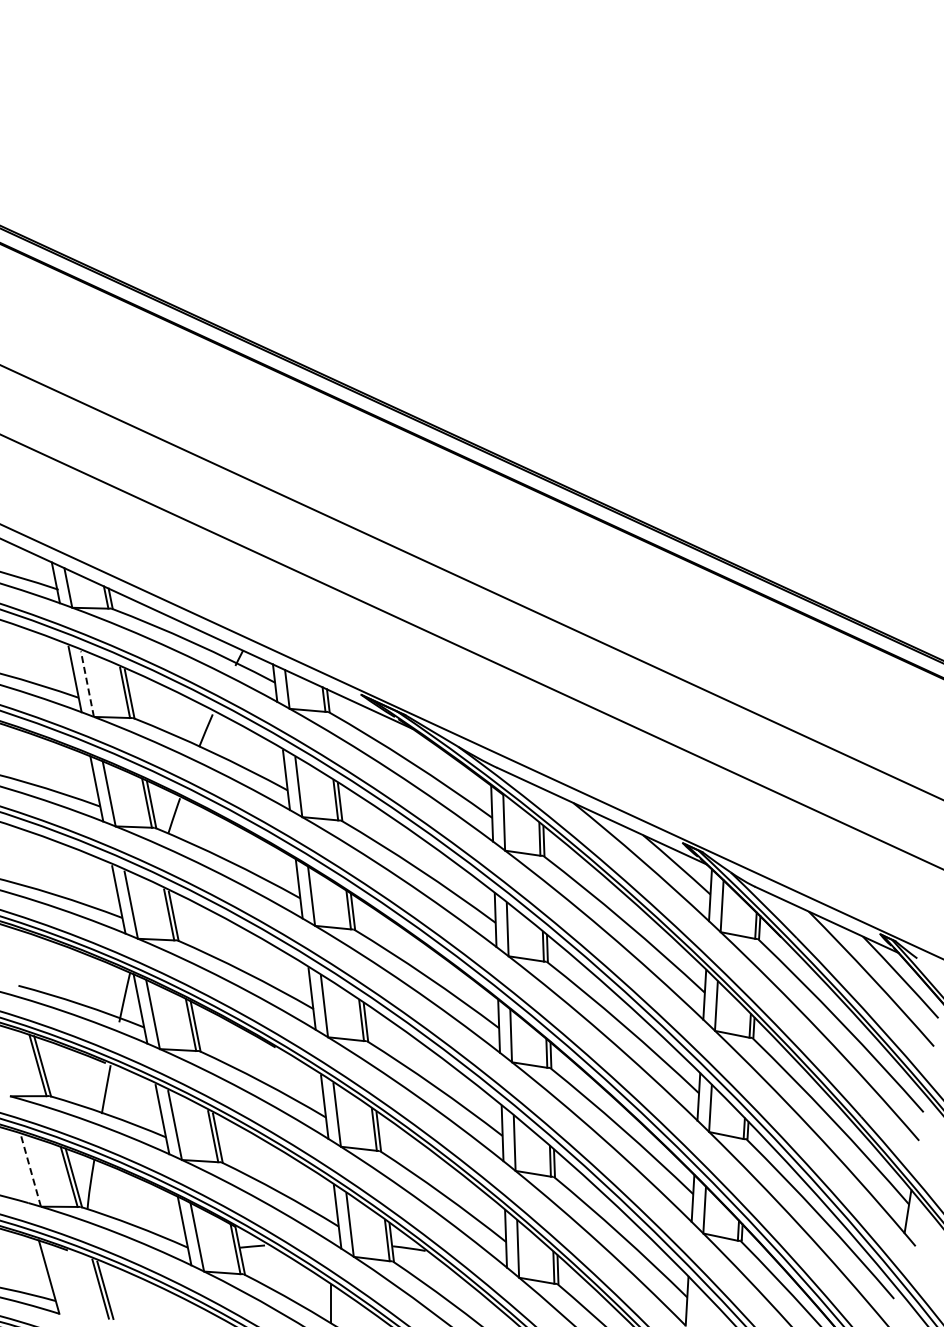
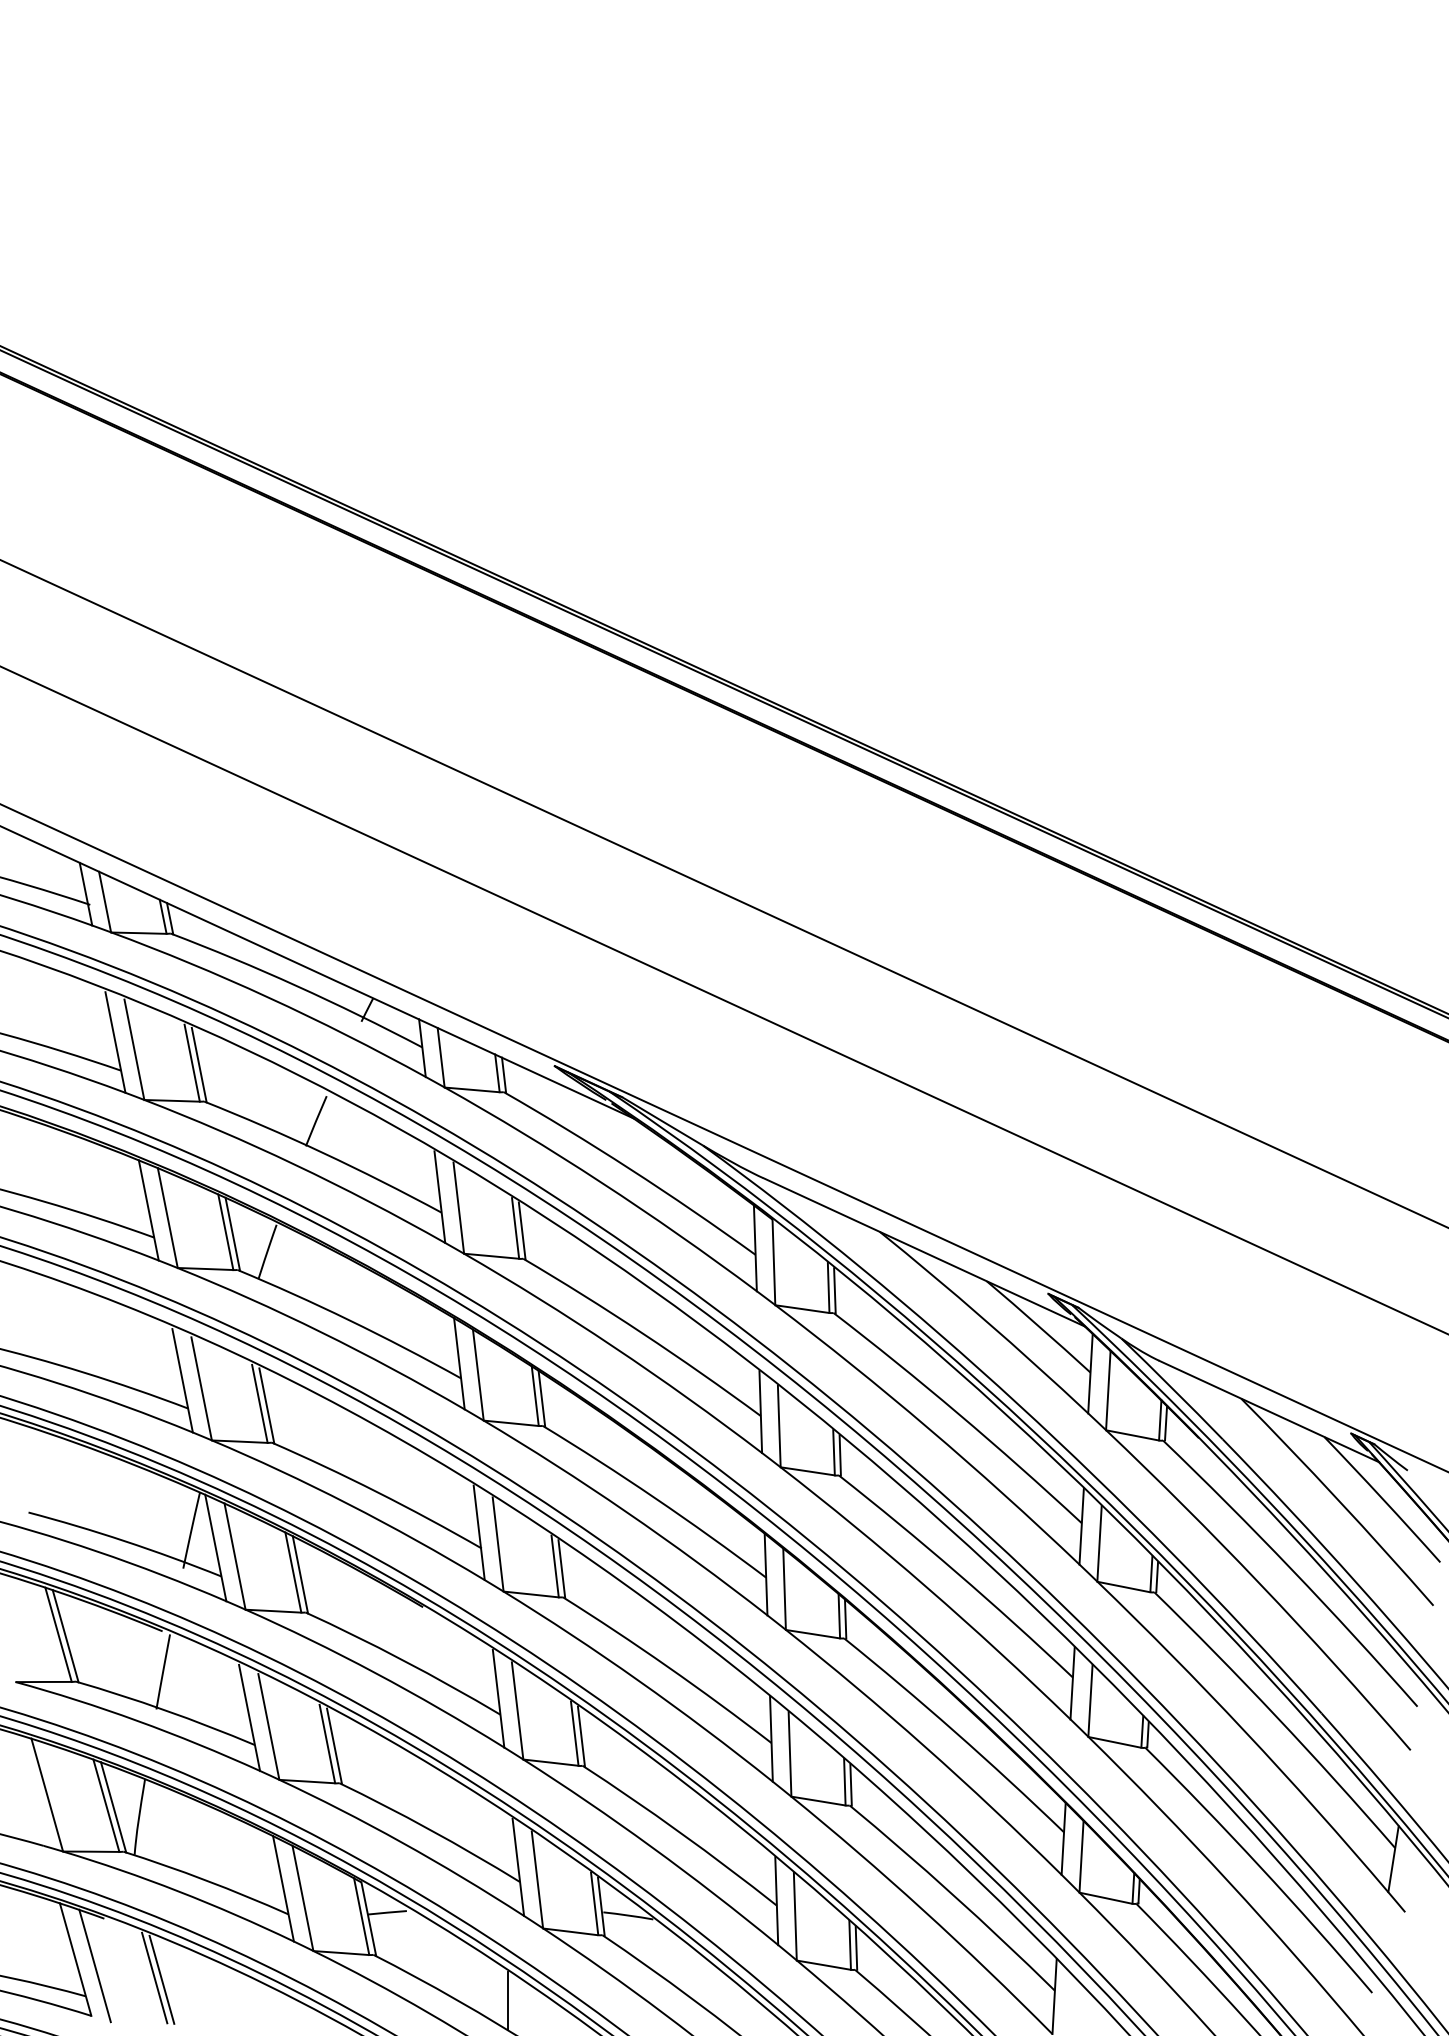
line: (87, 683) -> (134, 1048), dashed -> solid
line: (30, 1169) -> (47, 1794), dashed -> solid
line: (61, 1280) -> (94, 1964), added

